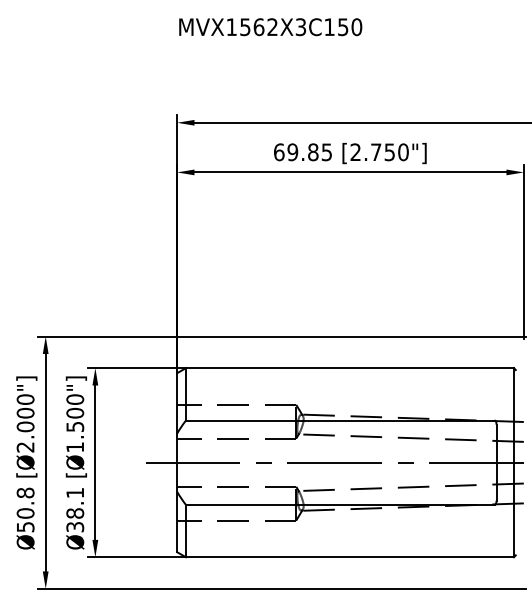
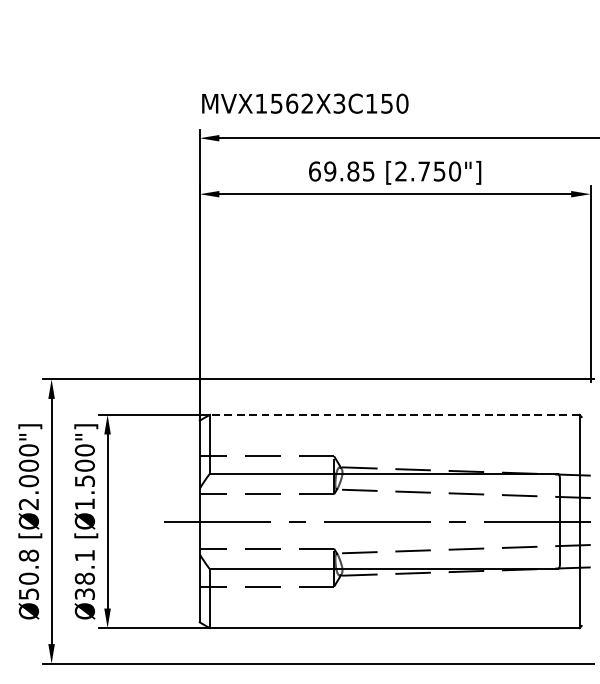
text: (270, 27) -> (305, 104), moved
line: (349, 368) -> (394, 415), solid -> dashed

